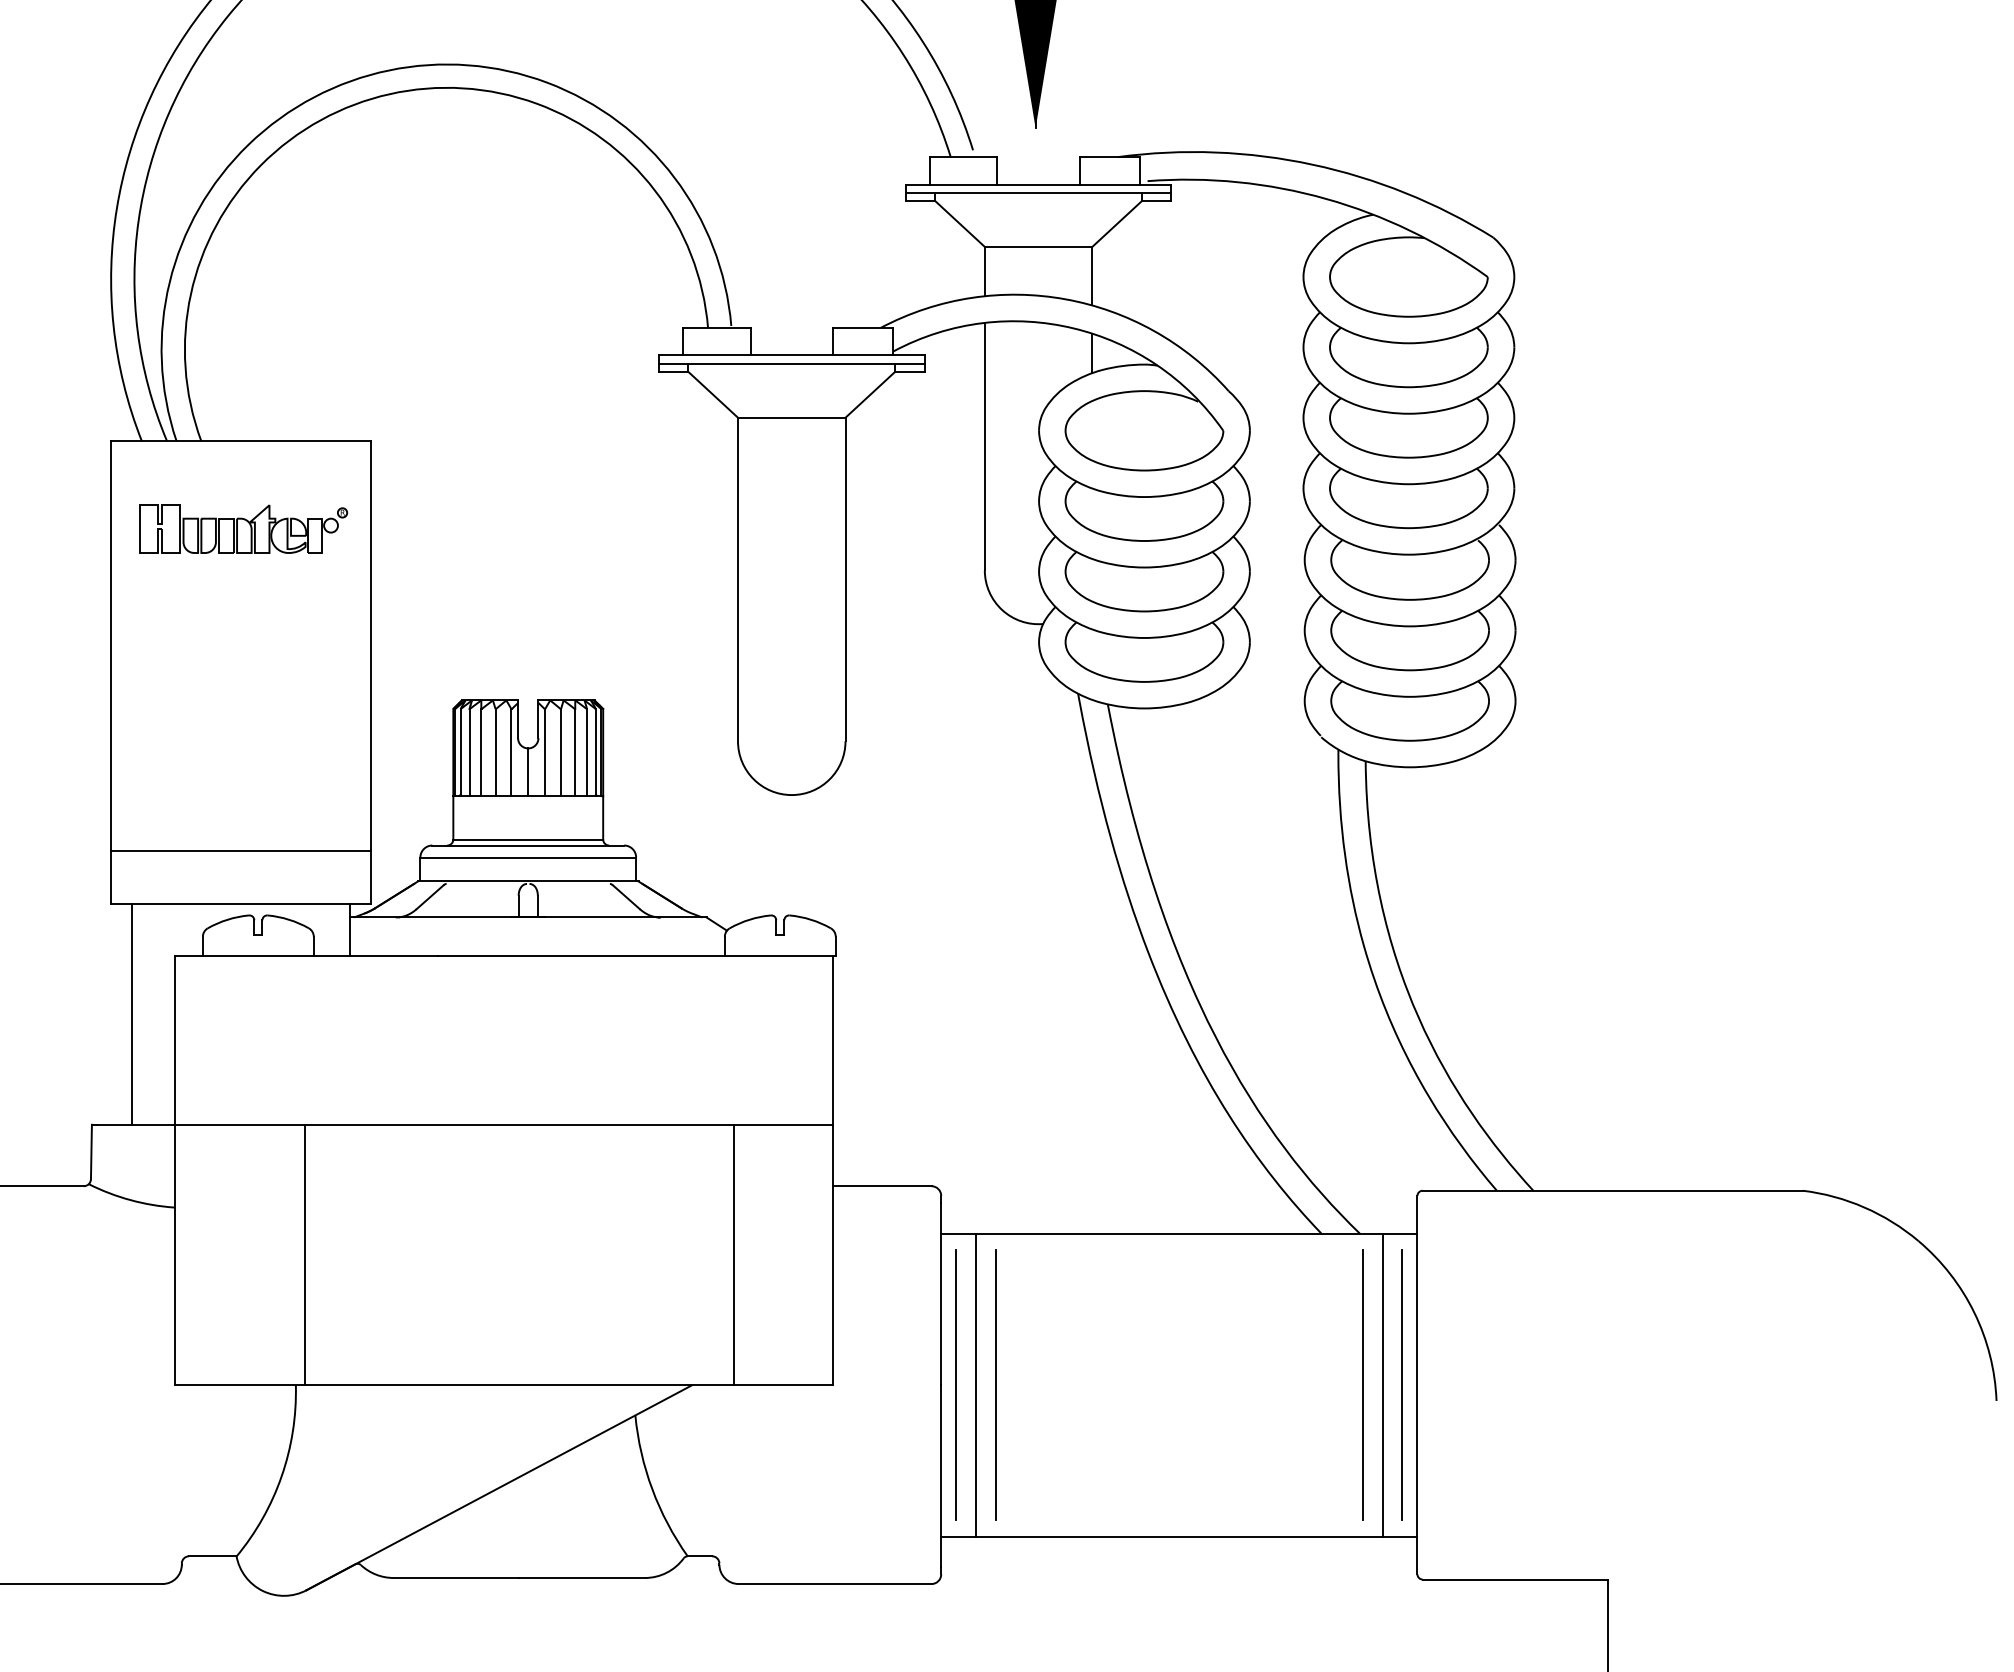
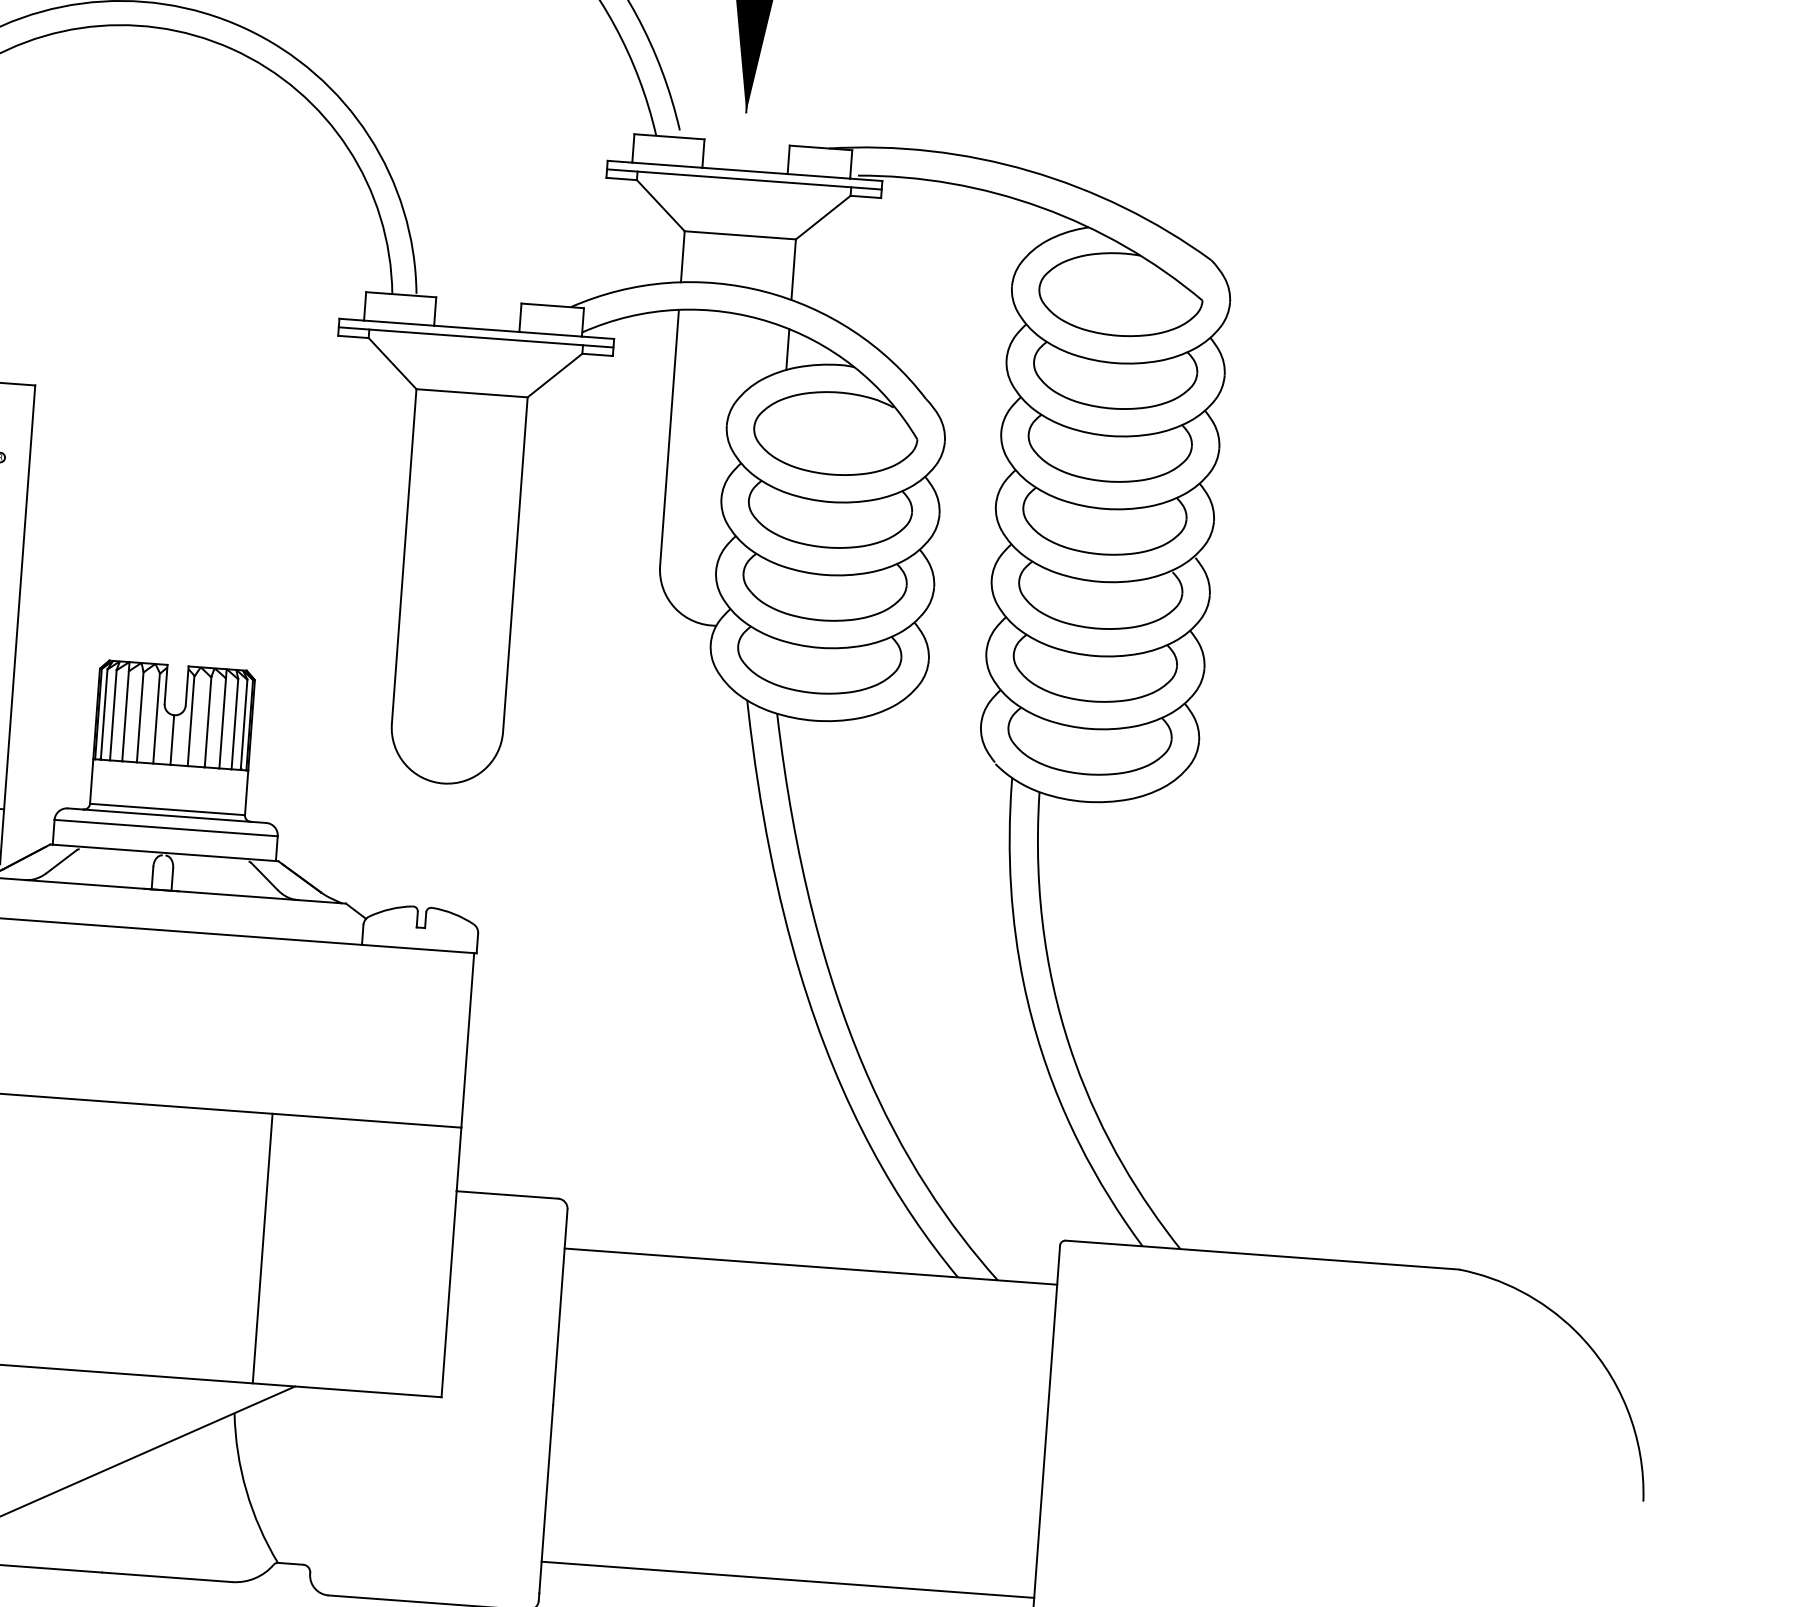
line: (733, 1254) -> (262, 1247), moved
line: (976, 1384) -> (589, 1407), removed
line: (1382, 1384) -> (1009, 1437), removed
line: (956, 1385) -> (568, 1406), removed
line: (995, 1385) -> (609, 1409), removed
line: (1363, 1385) -> (989, 1437), removed
line: (1402, 1385) -> (1030, 1440), removed

